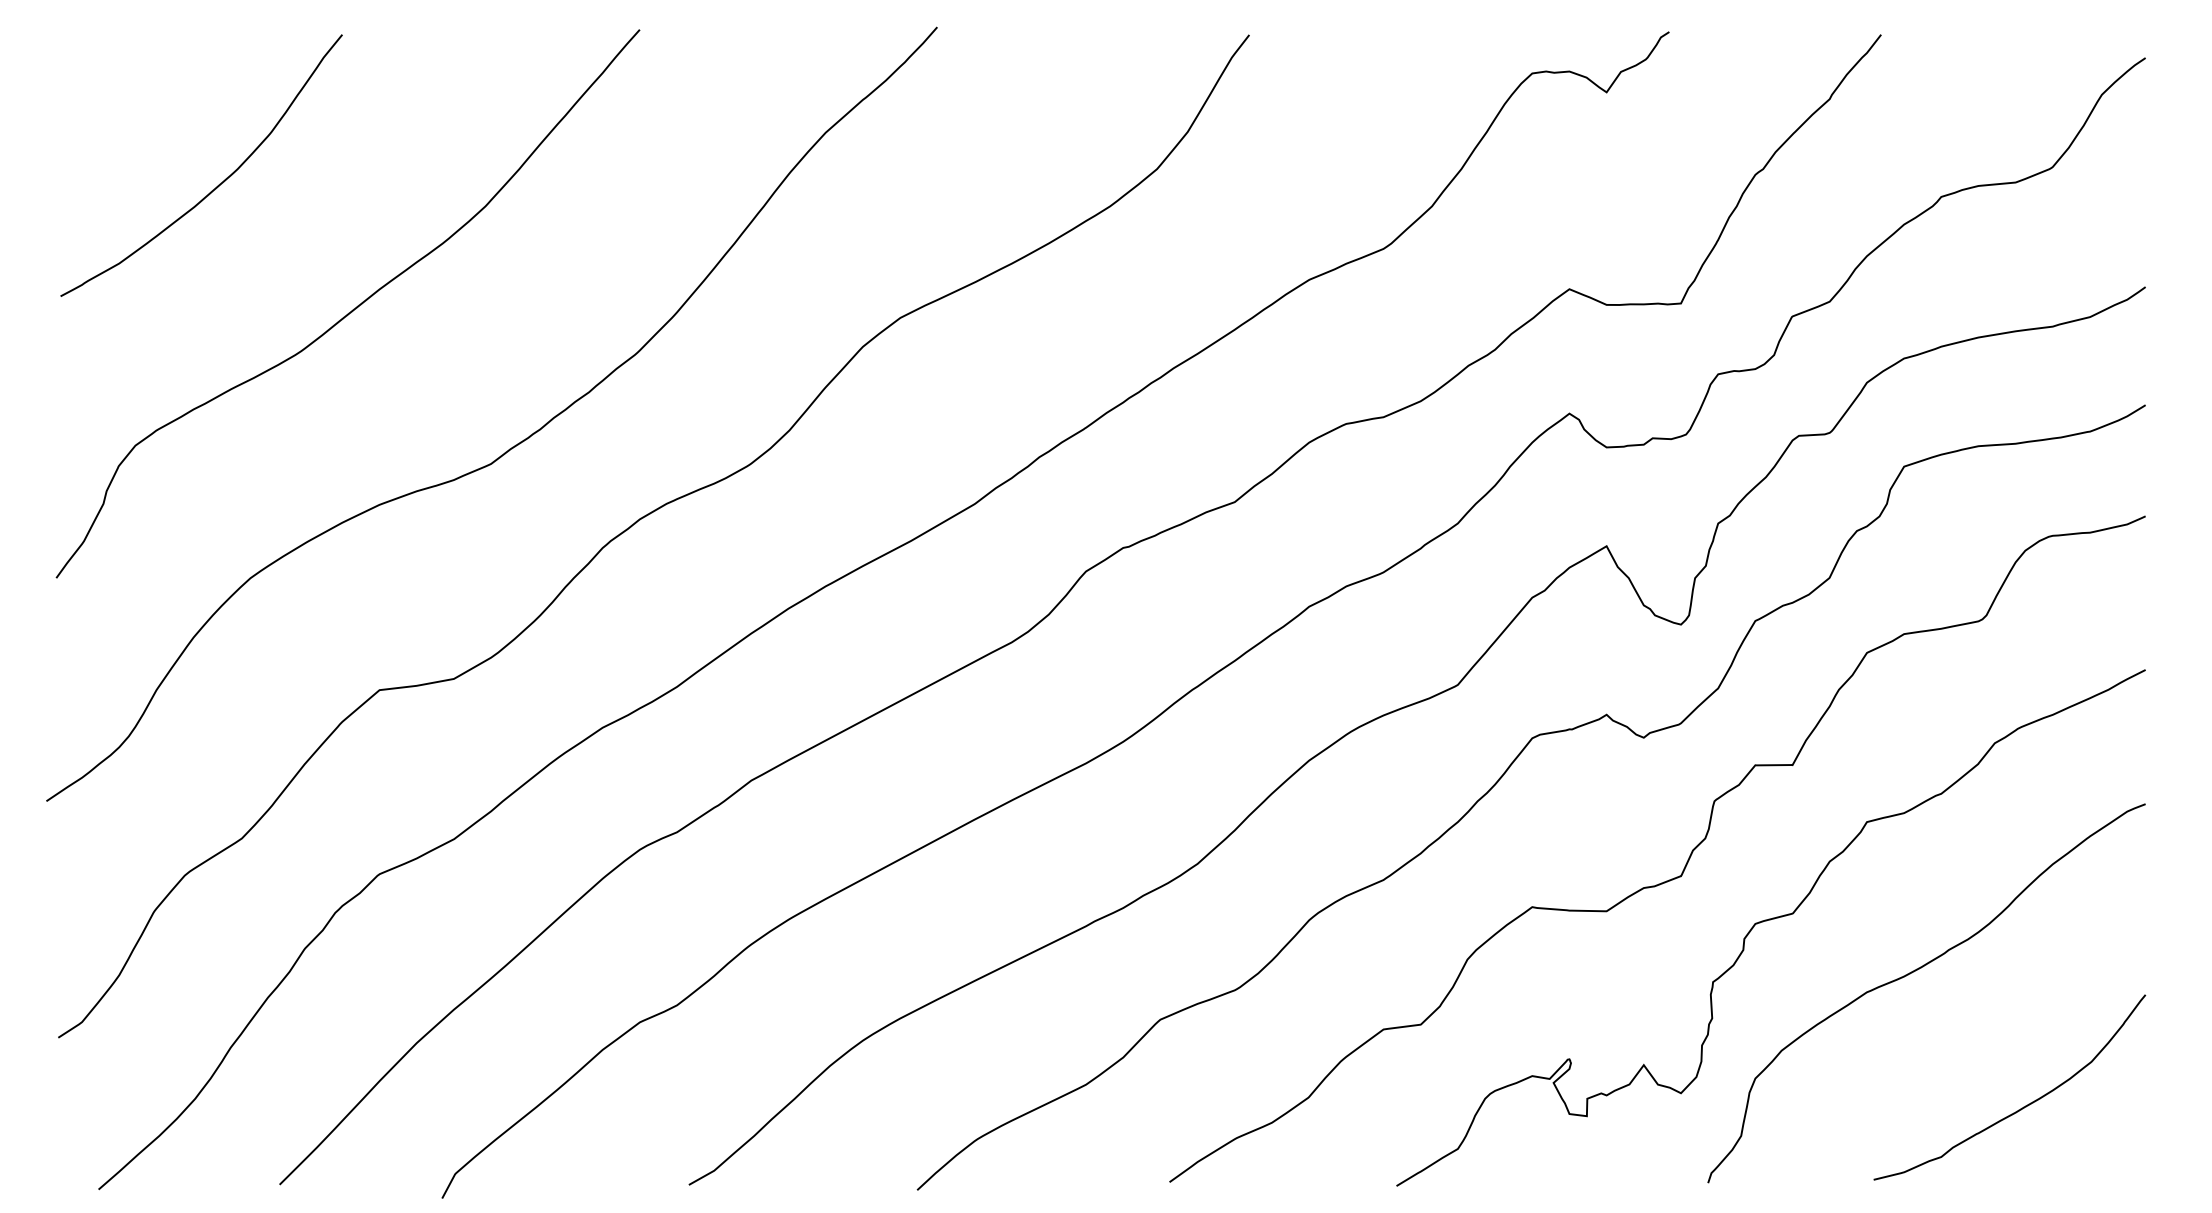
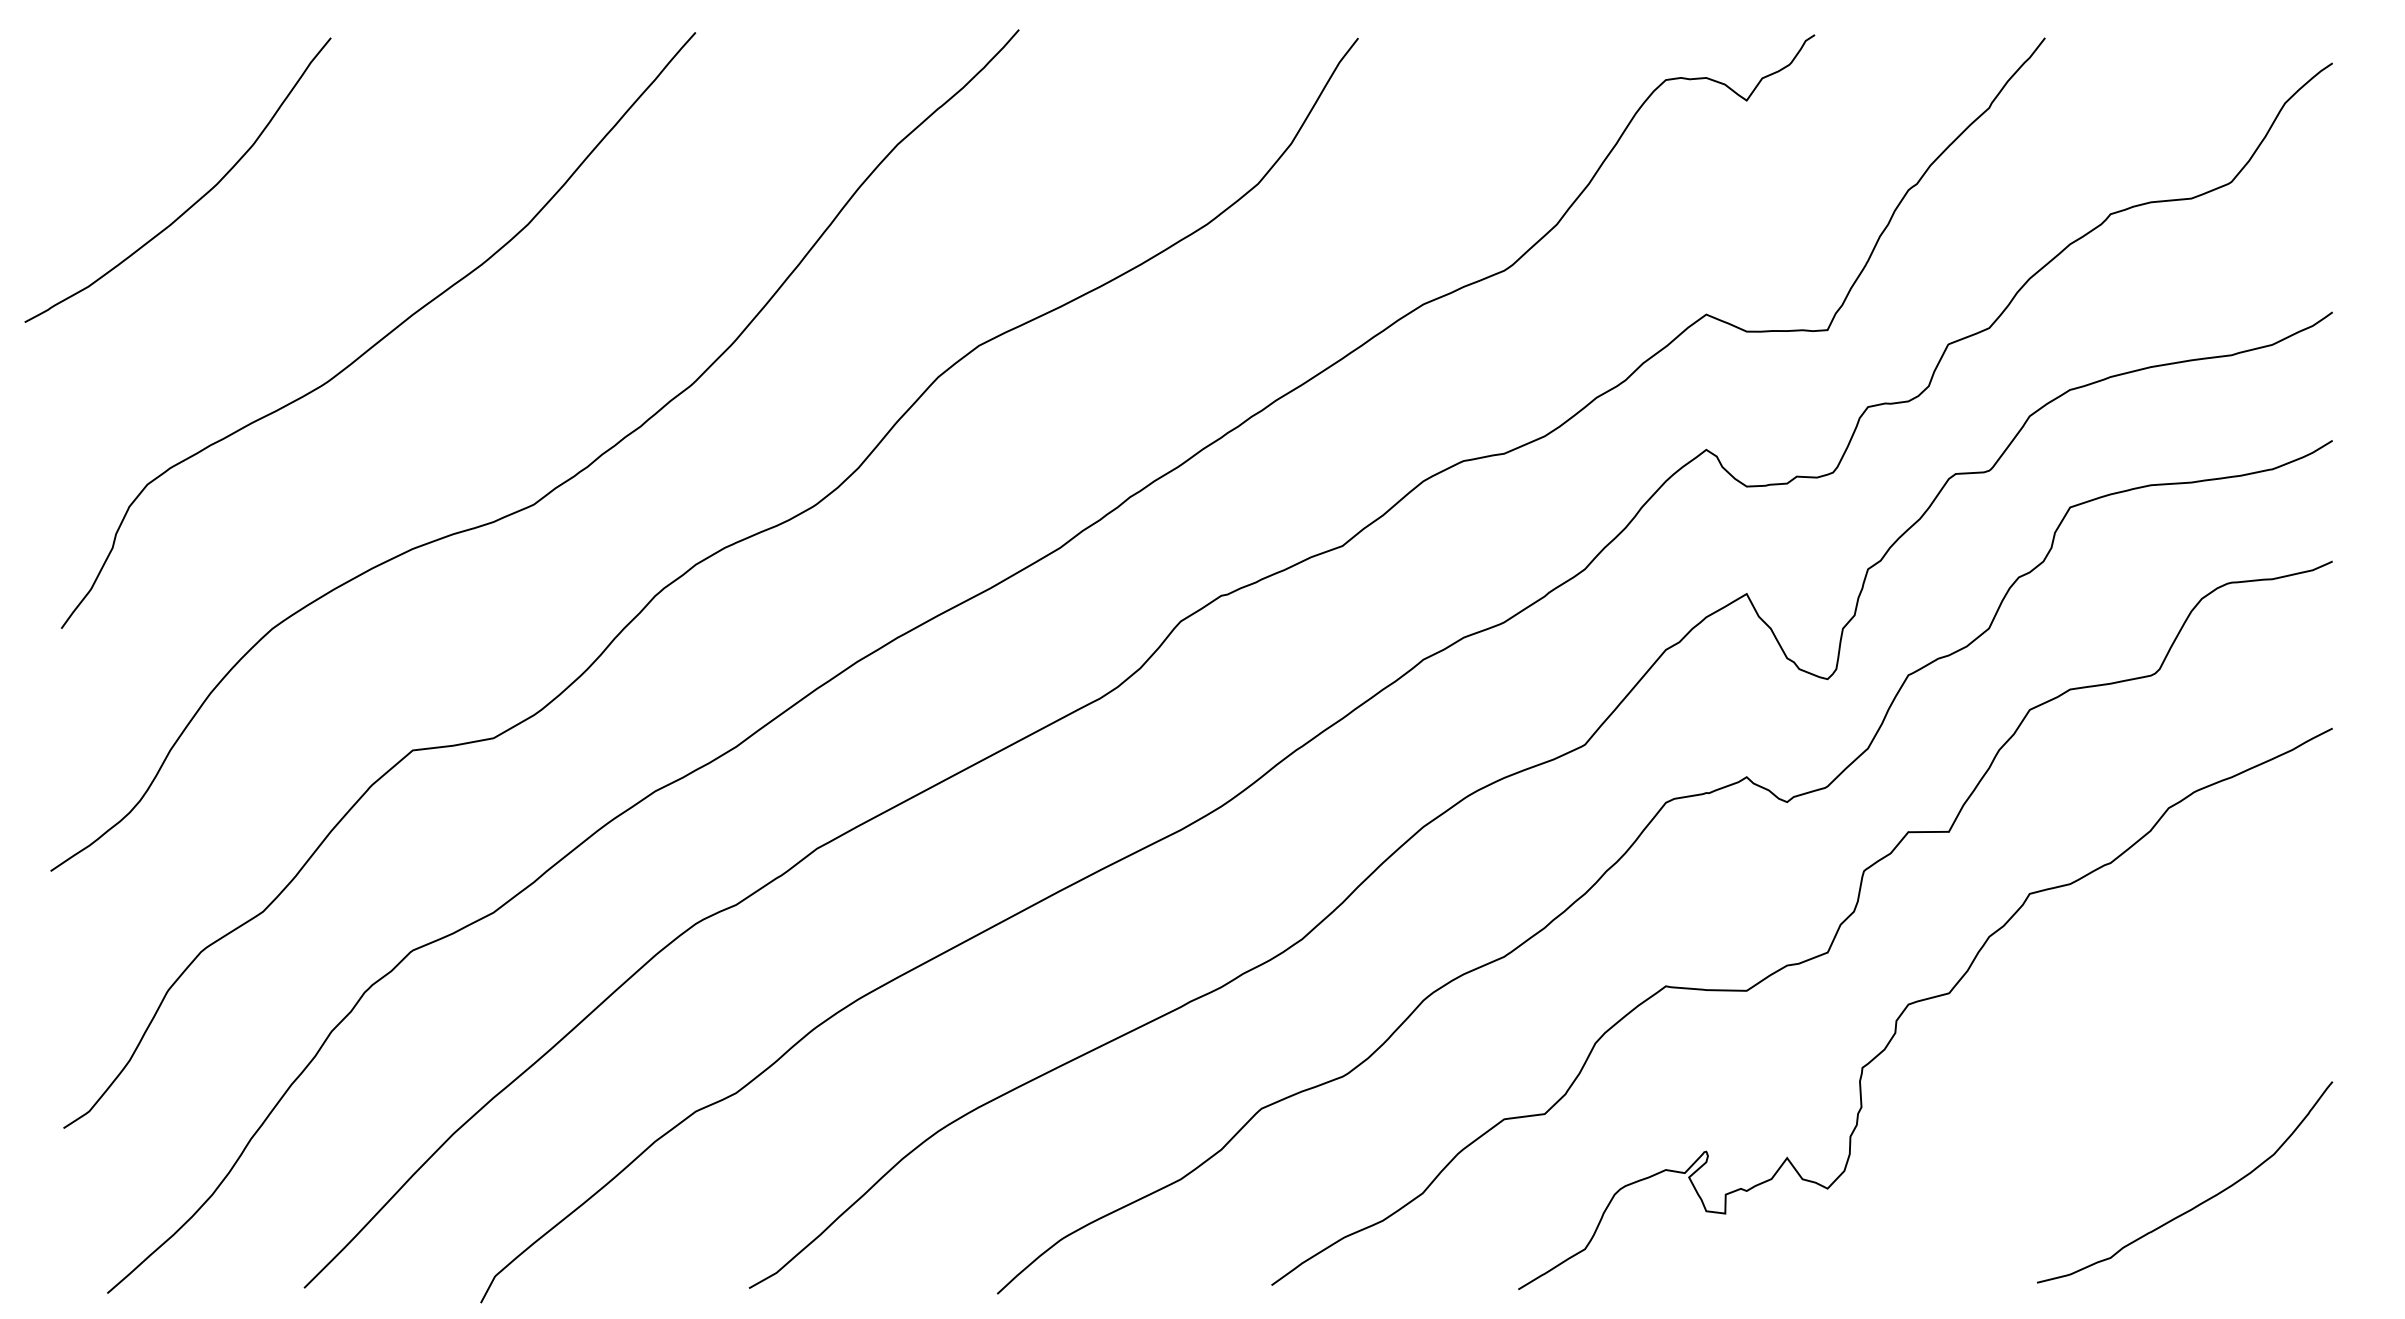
curve: (219, 183) -> (197, 199), moved
curve: (1912, 973) -> (2079, 1058), removed

